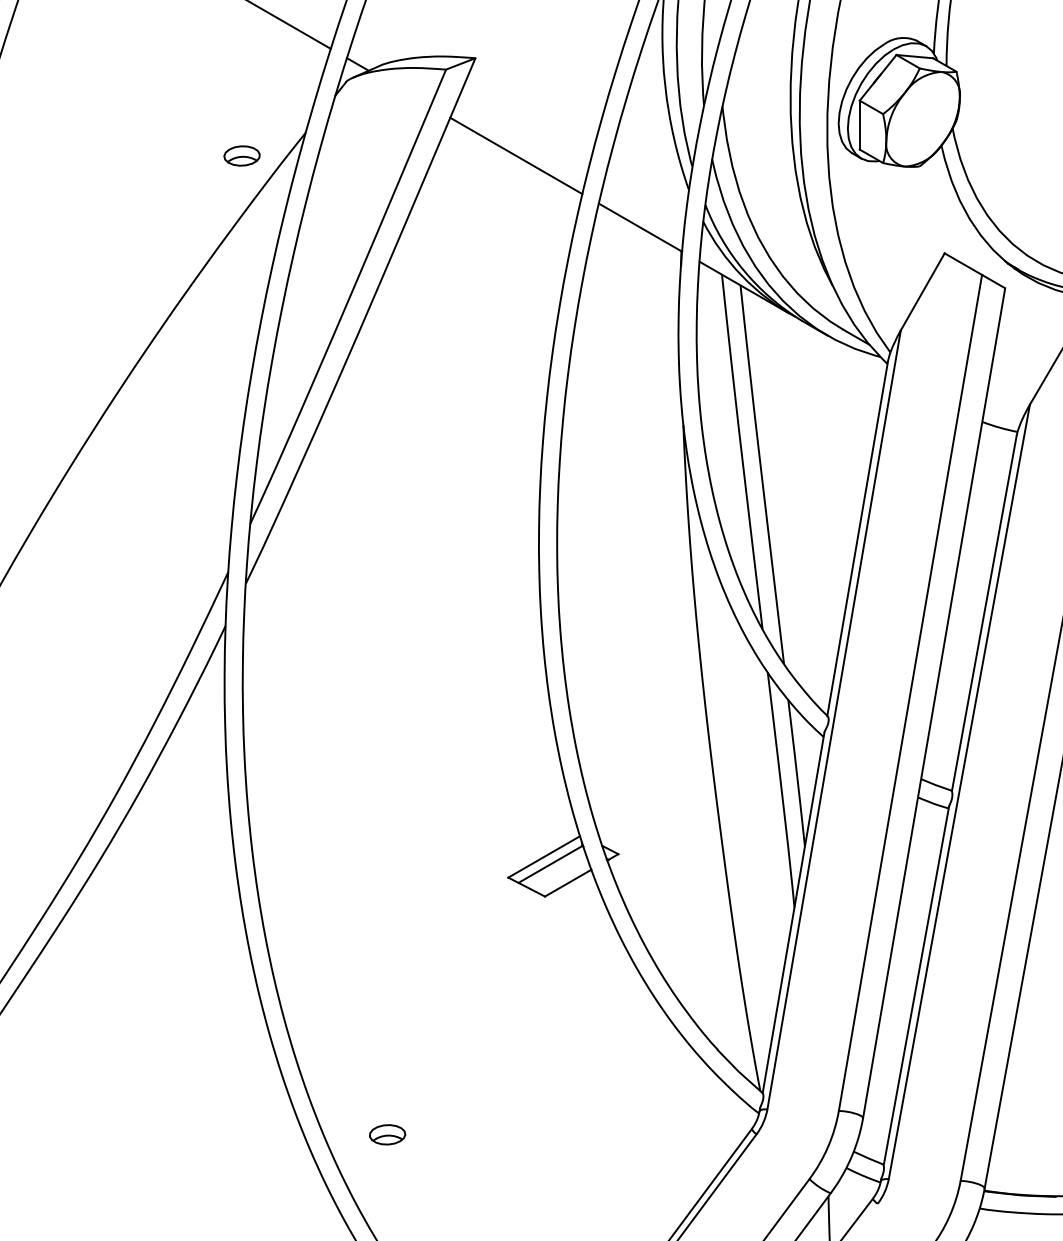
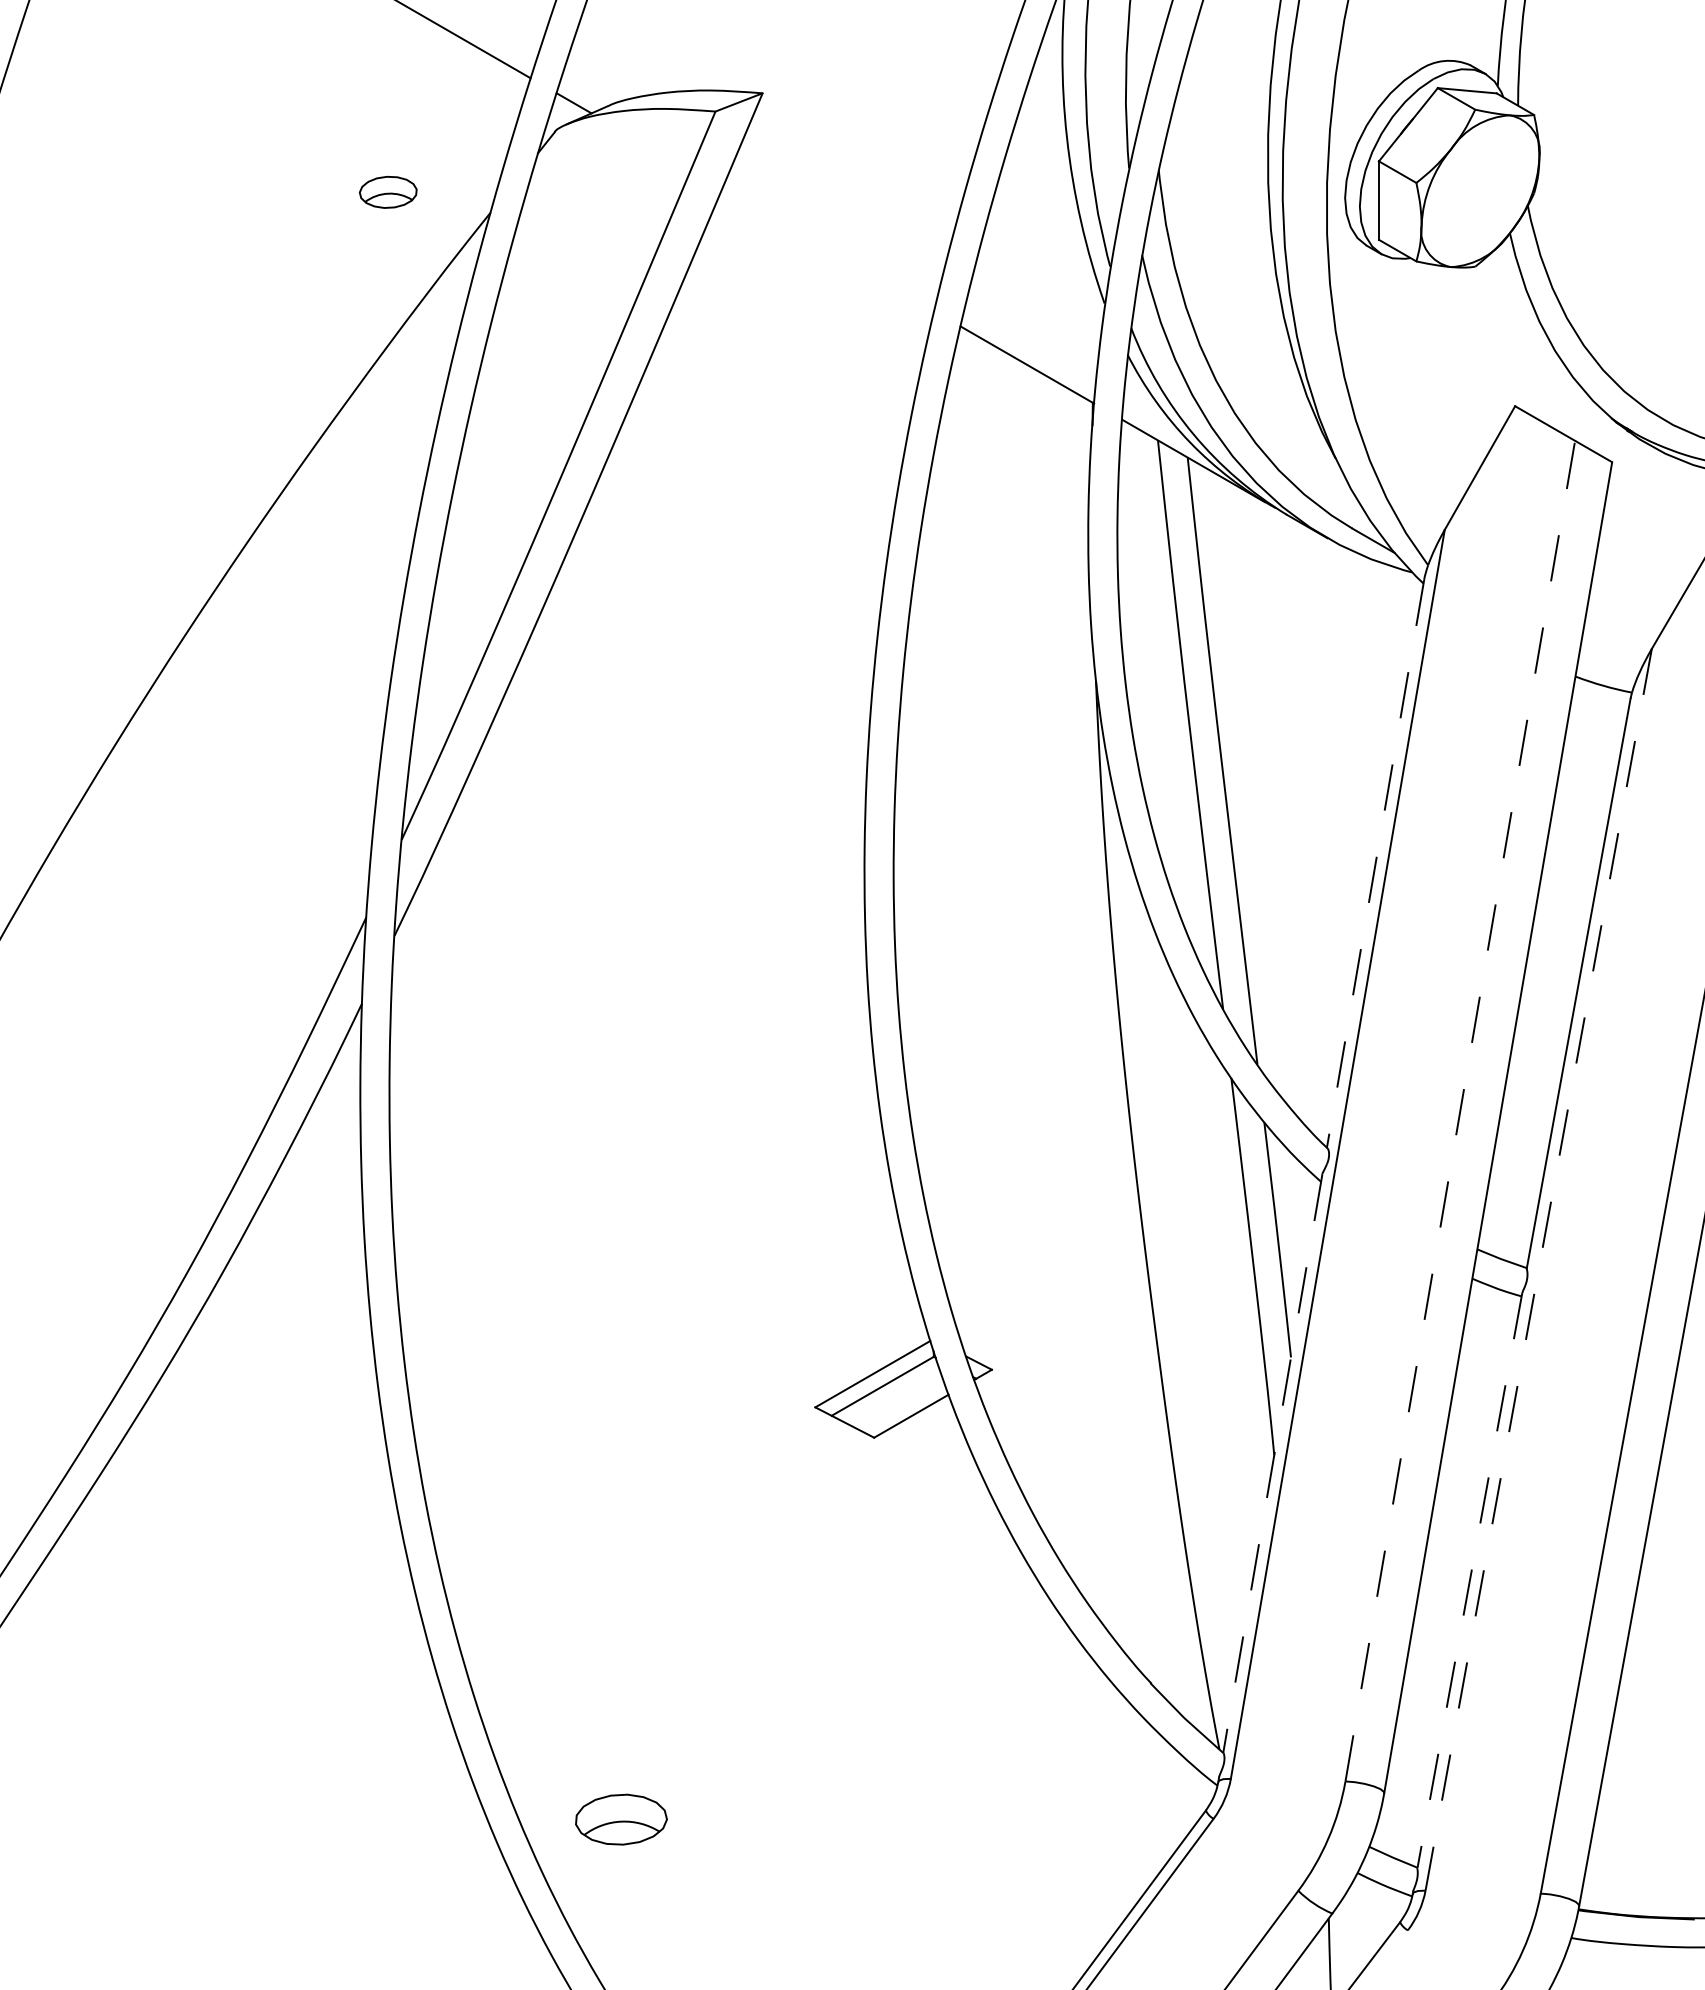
part: (241, 155) -> (387, 191), moved
line: (516, 155) -> (828, 249), removed
line: (857, 538) -> (1375, 863), solid -> dashed
line: (910, 692) -> (1460, 1110), solid -> dashed
line: (959, 791) -> (1538, 1269), solid -> dashed
line: (793, 912) -> (1272, 1463), solid -> dashed
line: (916, 986) -> (1469, 1581), solid -> dashed
part: (387, 1134) -> (621, 1819), size x1.6

